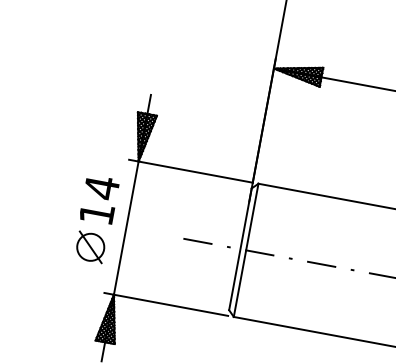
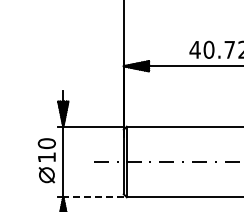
text: (101, 187) -> (46, 143), 14 -> 10
line: (170, 305) -> (93, 197), solid -> dashed

